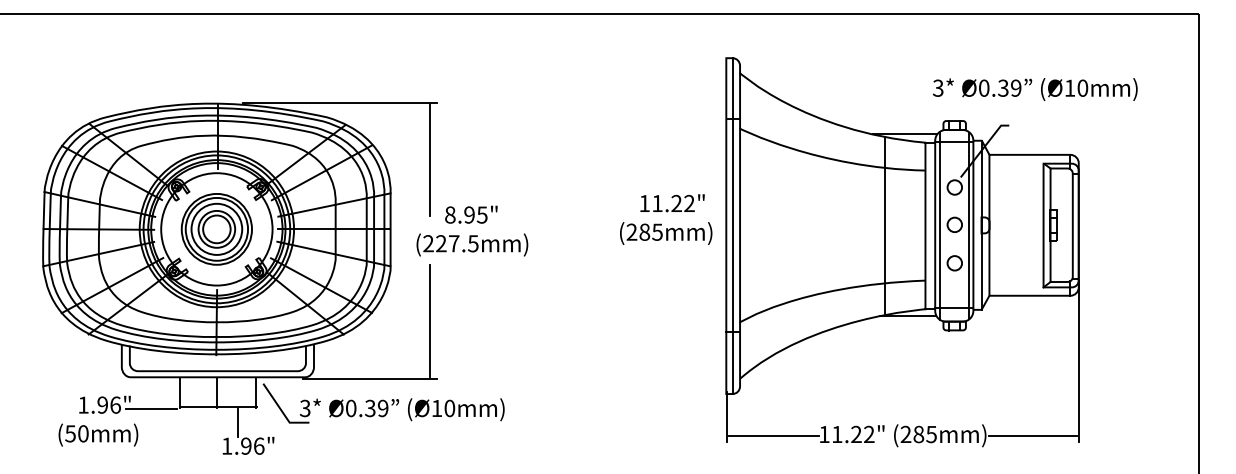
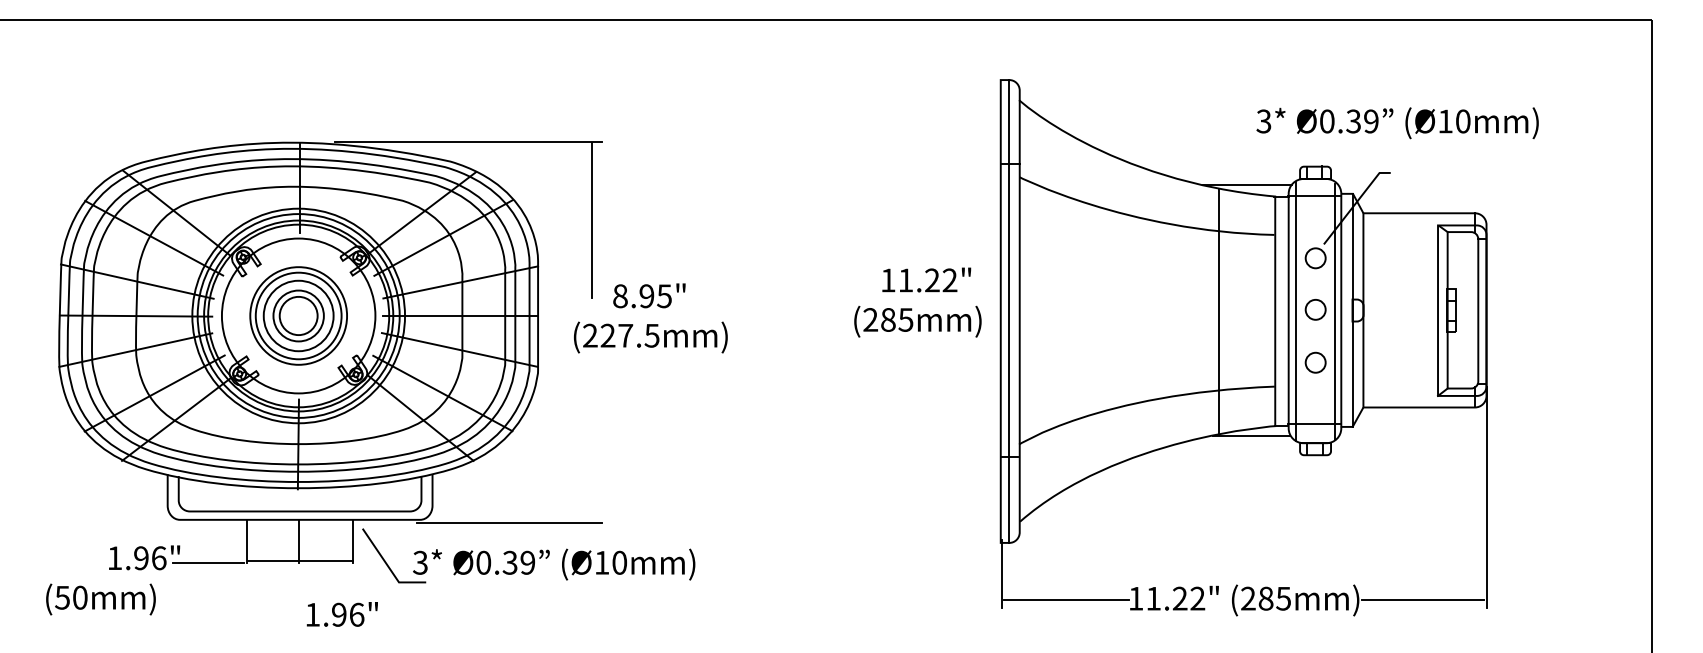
text: (1035, 89) -> (1397, 123), moved
line: (429, 320) -> (591, 441), removed
line: (237, 422) -> (327, 582), removed
text: (98, 434) -> (101, 598), moved

